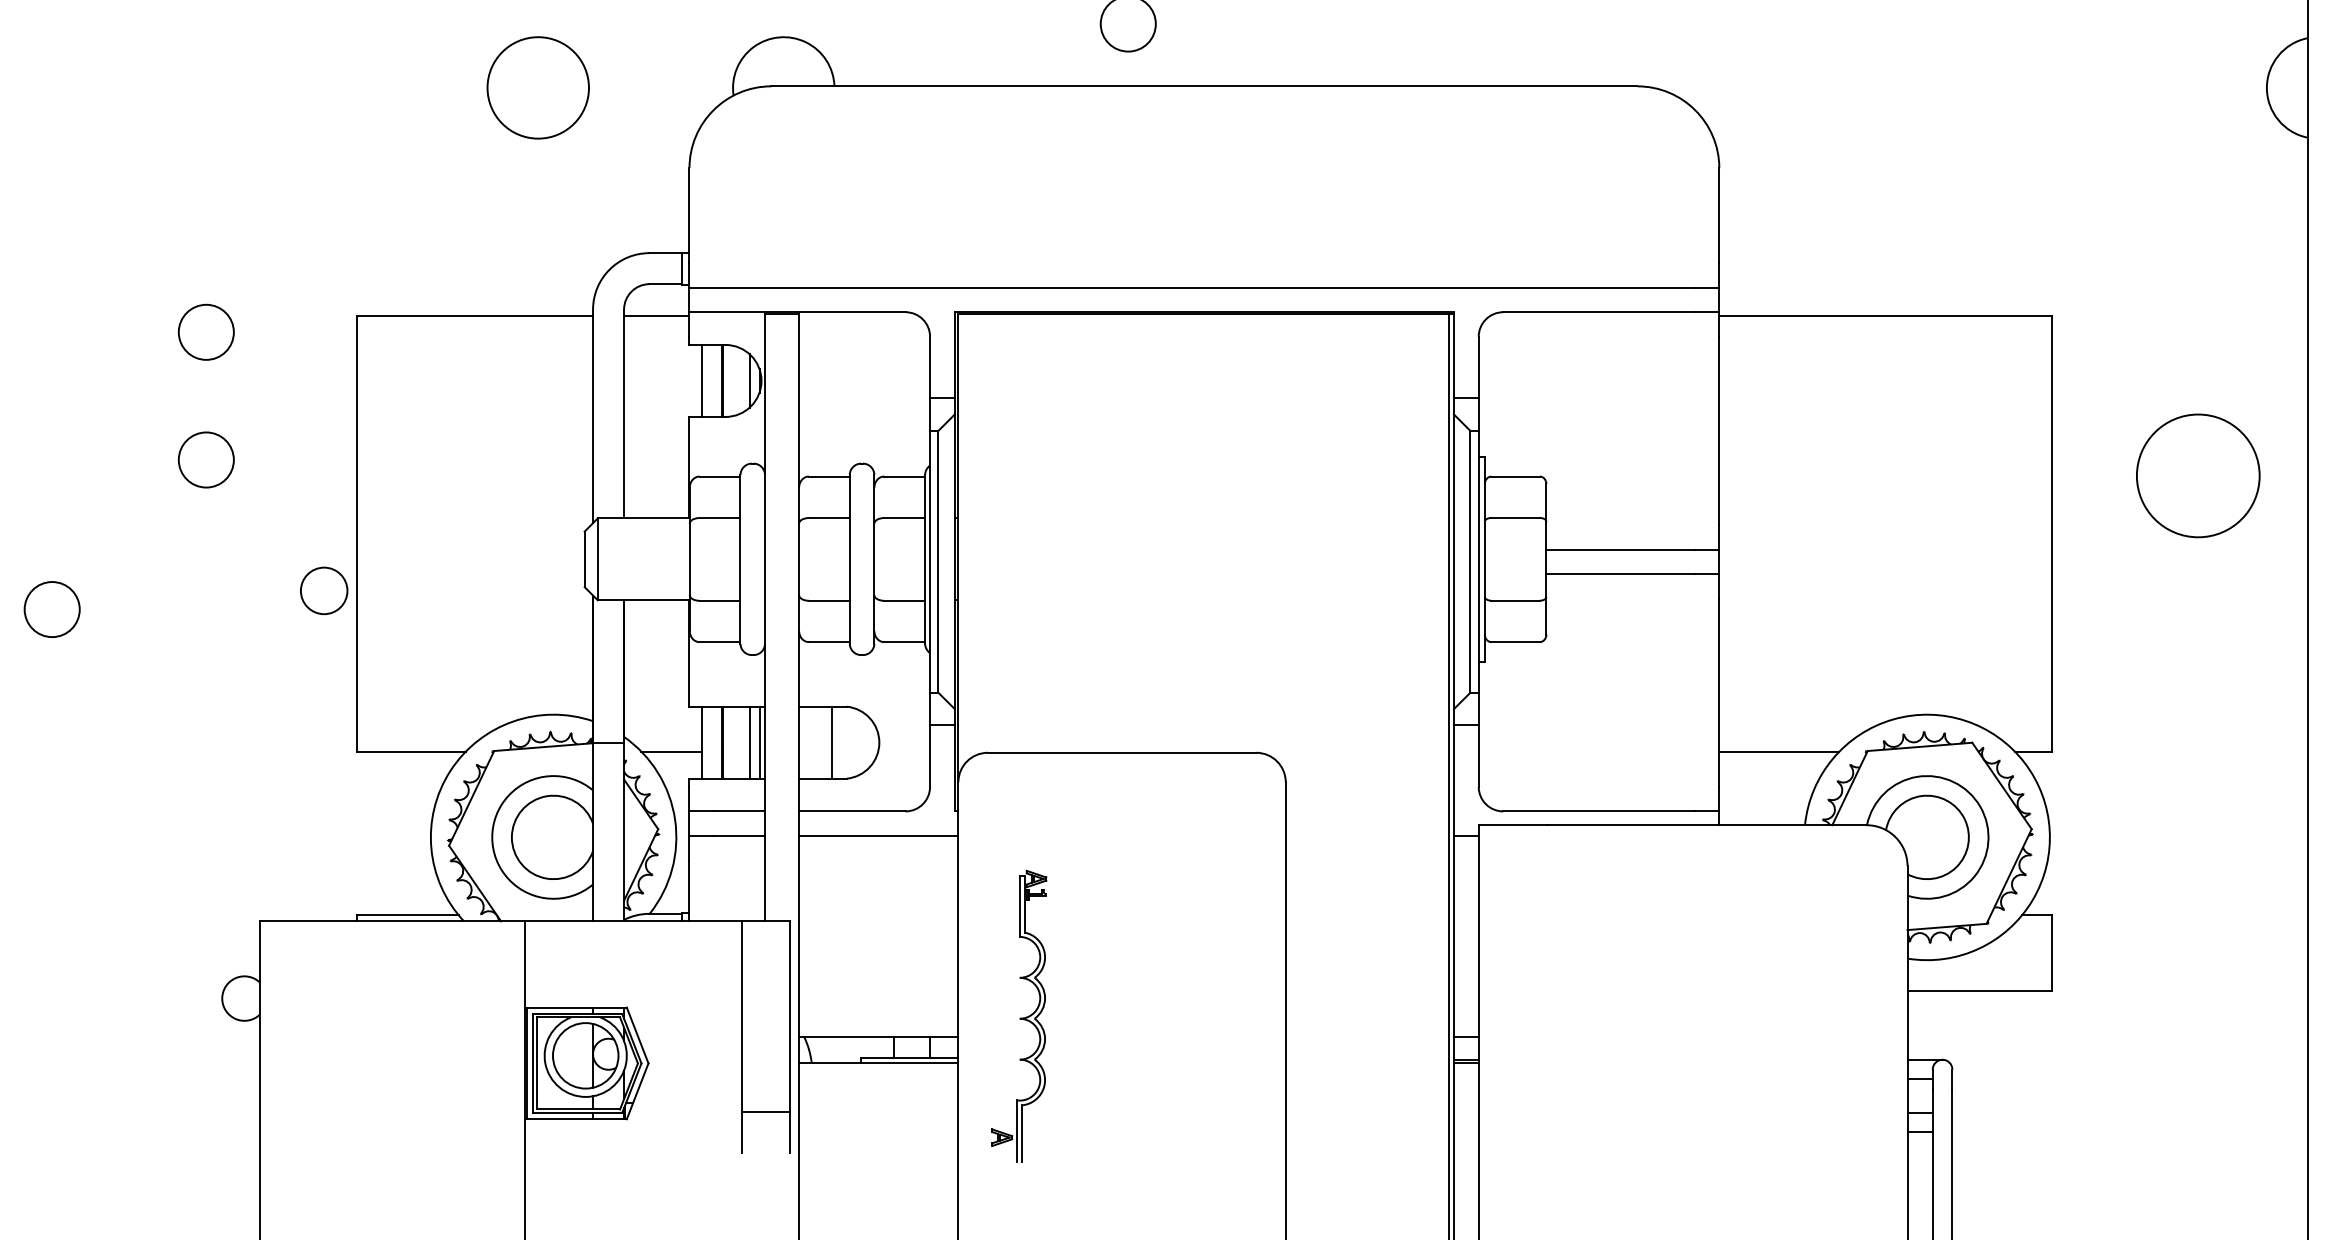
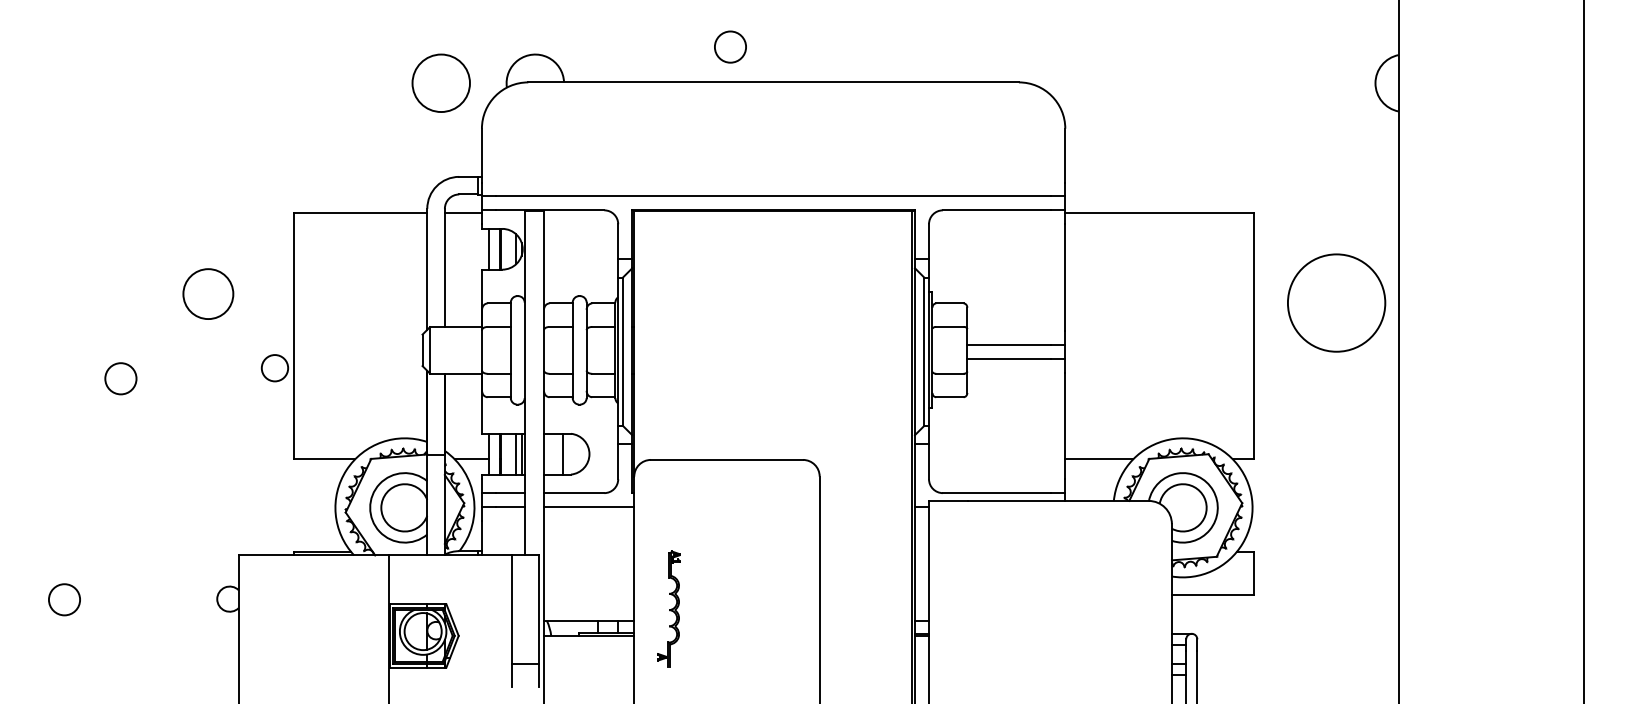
circle: (536, 86) -> (440, 82), moved
circle: (205, 331) -> (207, 221), removed
circle: (205, 459) -> (207, 293), size x1.6
circle: (2198, 474) -> (1336, 302), size x1.4
part: (1018, 1015) -> (668, 608), size x0.7

